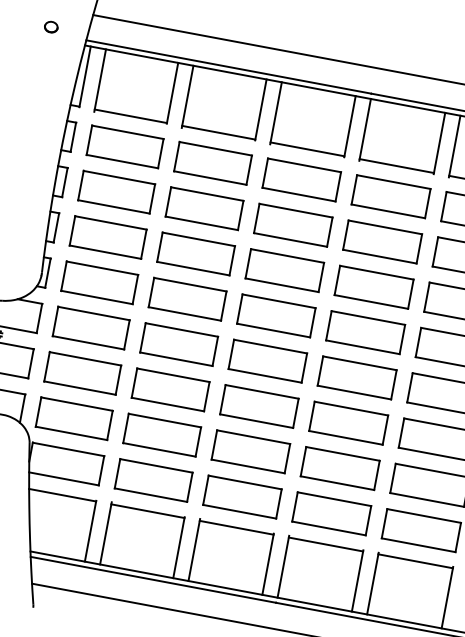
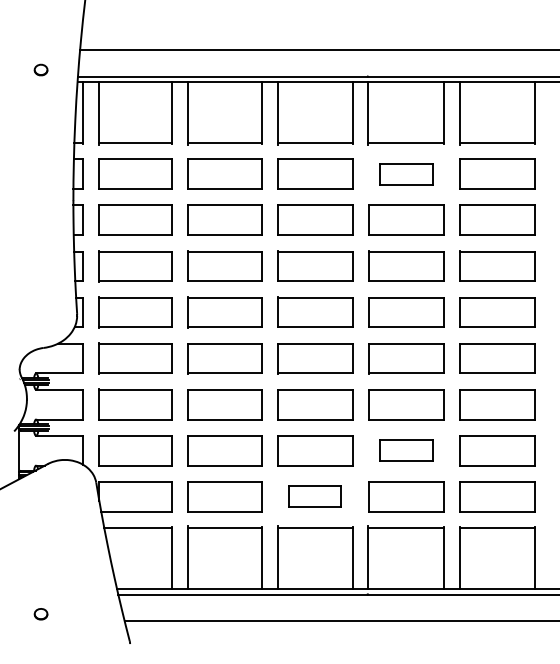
part: (391, 196) -> (406, 173), size x0.7
part: (340, 468) -> (406, 450), size x0.7
part: (242, 496) -> (315, 496), size x0.7

